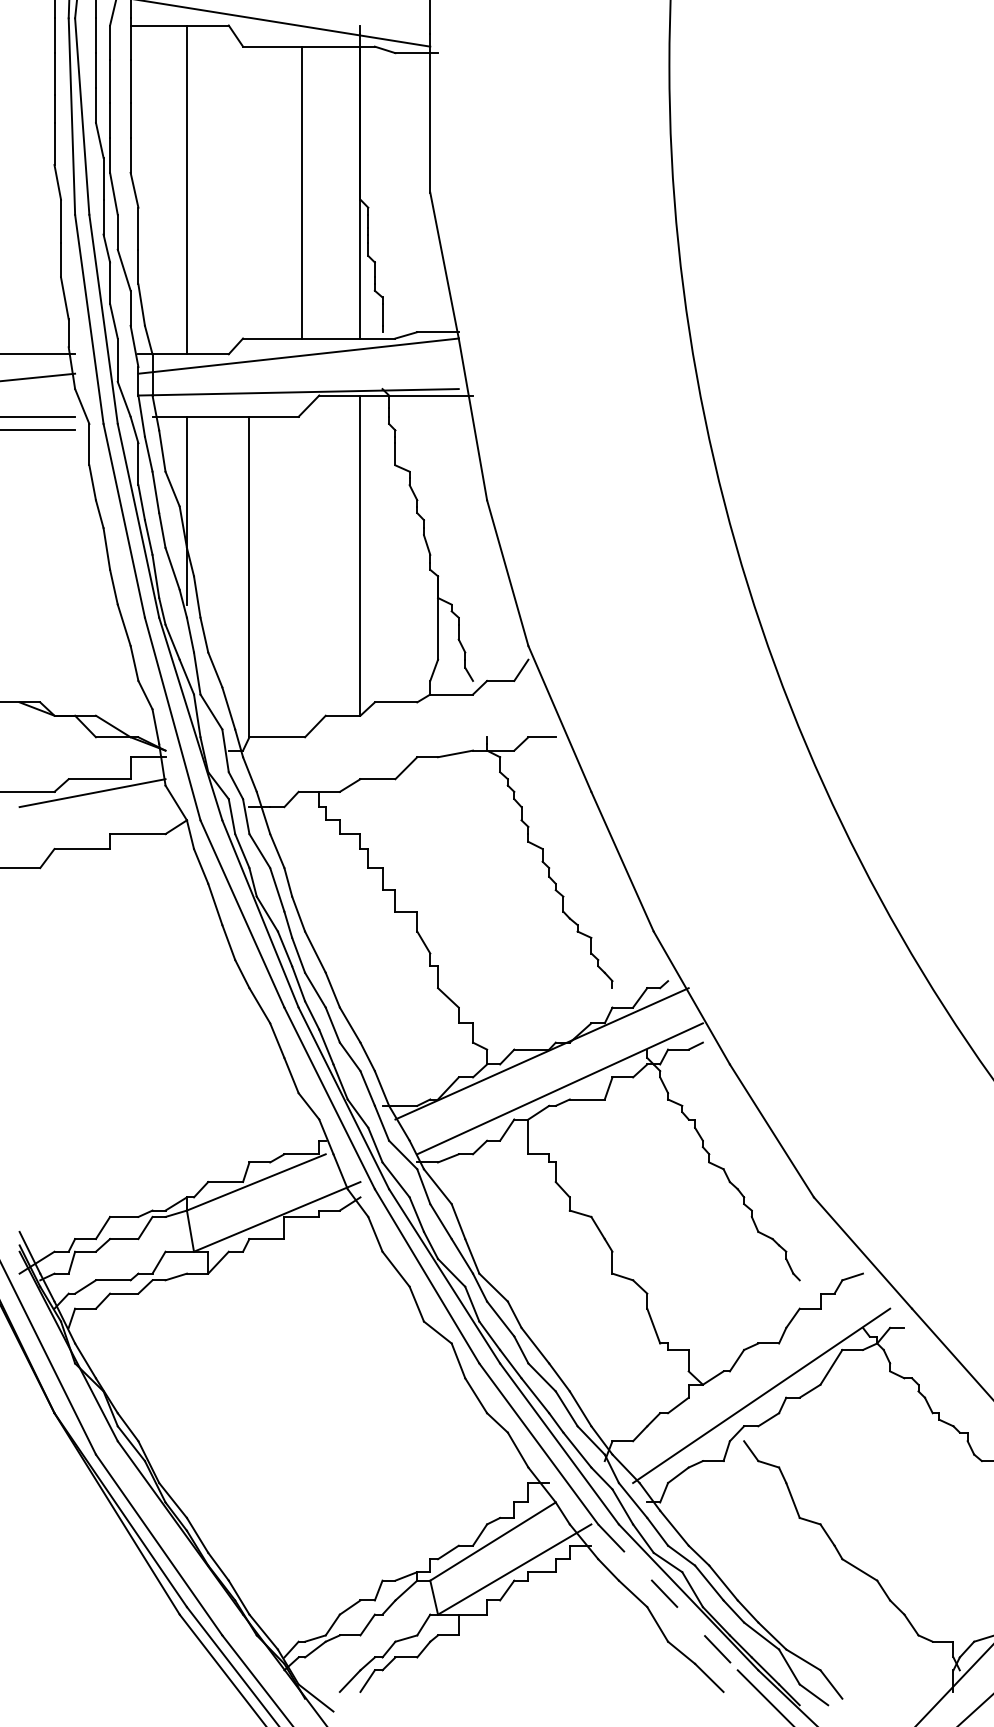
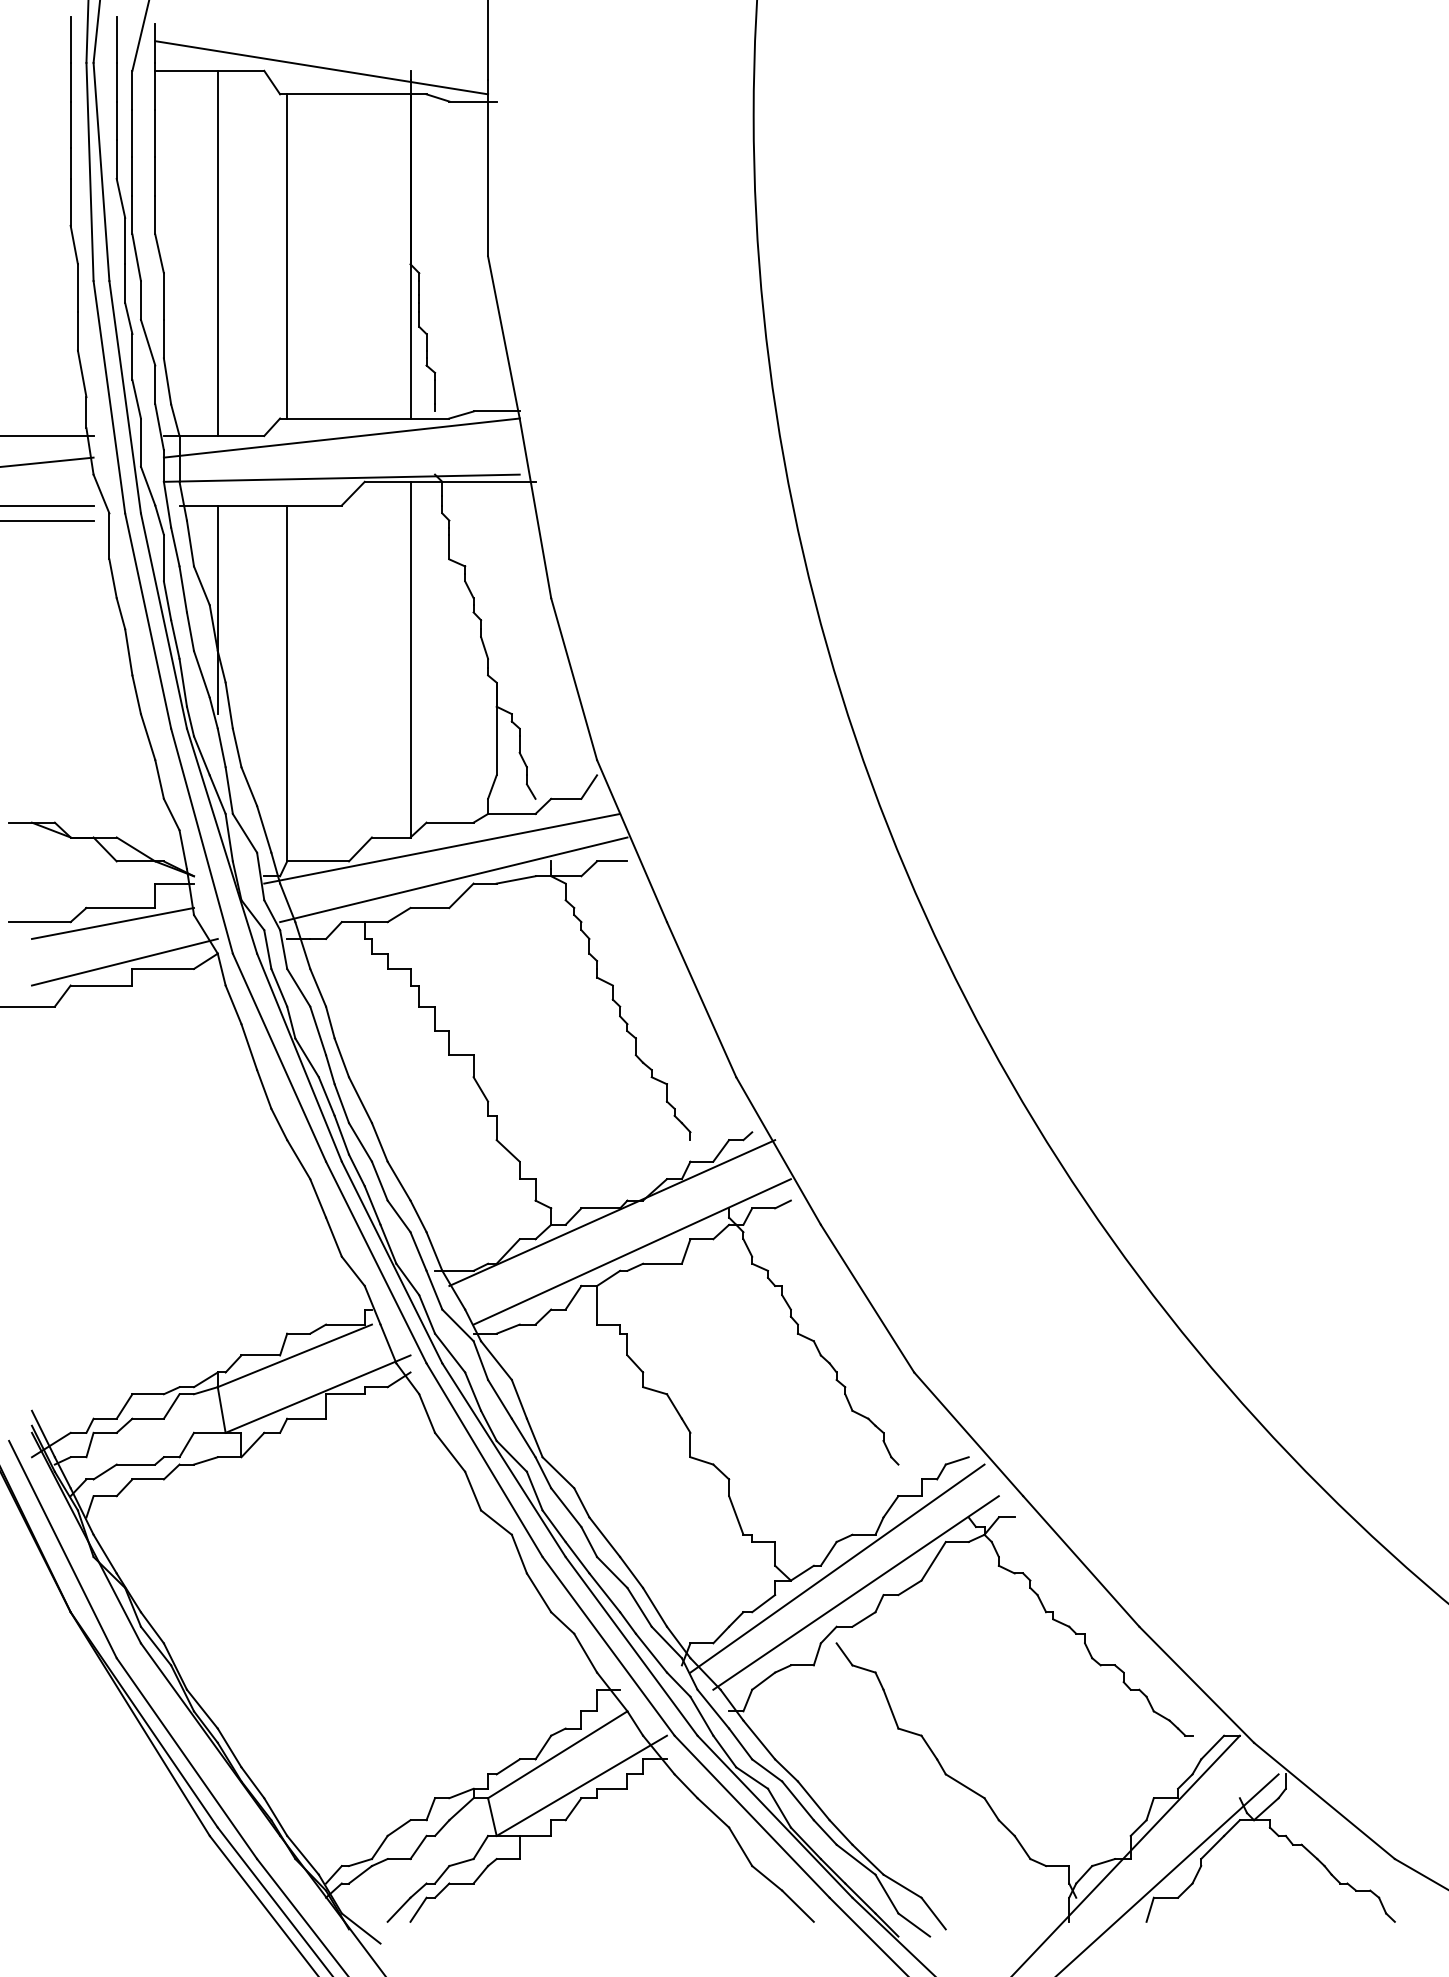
line: (301, 192) -> (287, 256), moved
line: (389, 725) -> (442, 848), added
line: (399, 753) -> (453, 879), added
line: (102, 827) -> (124, 961), added
line: (744, 1373) -> (837, 1568), added
line: (668, 1598) -> (752, 1817), dashed -> solid

